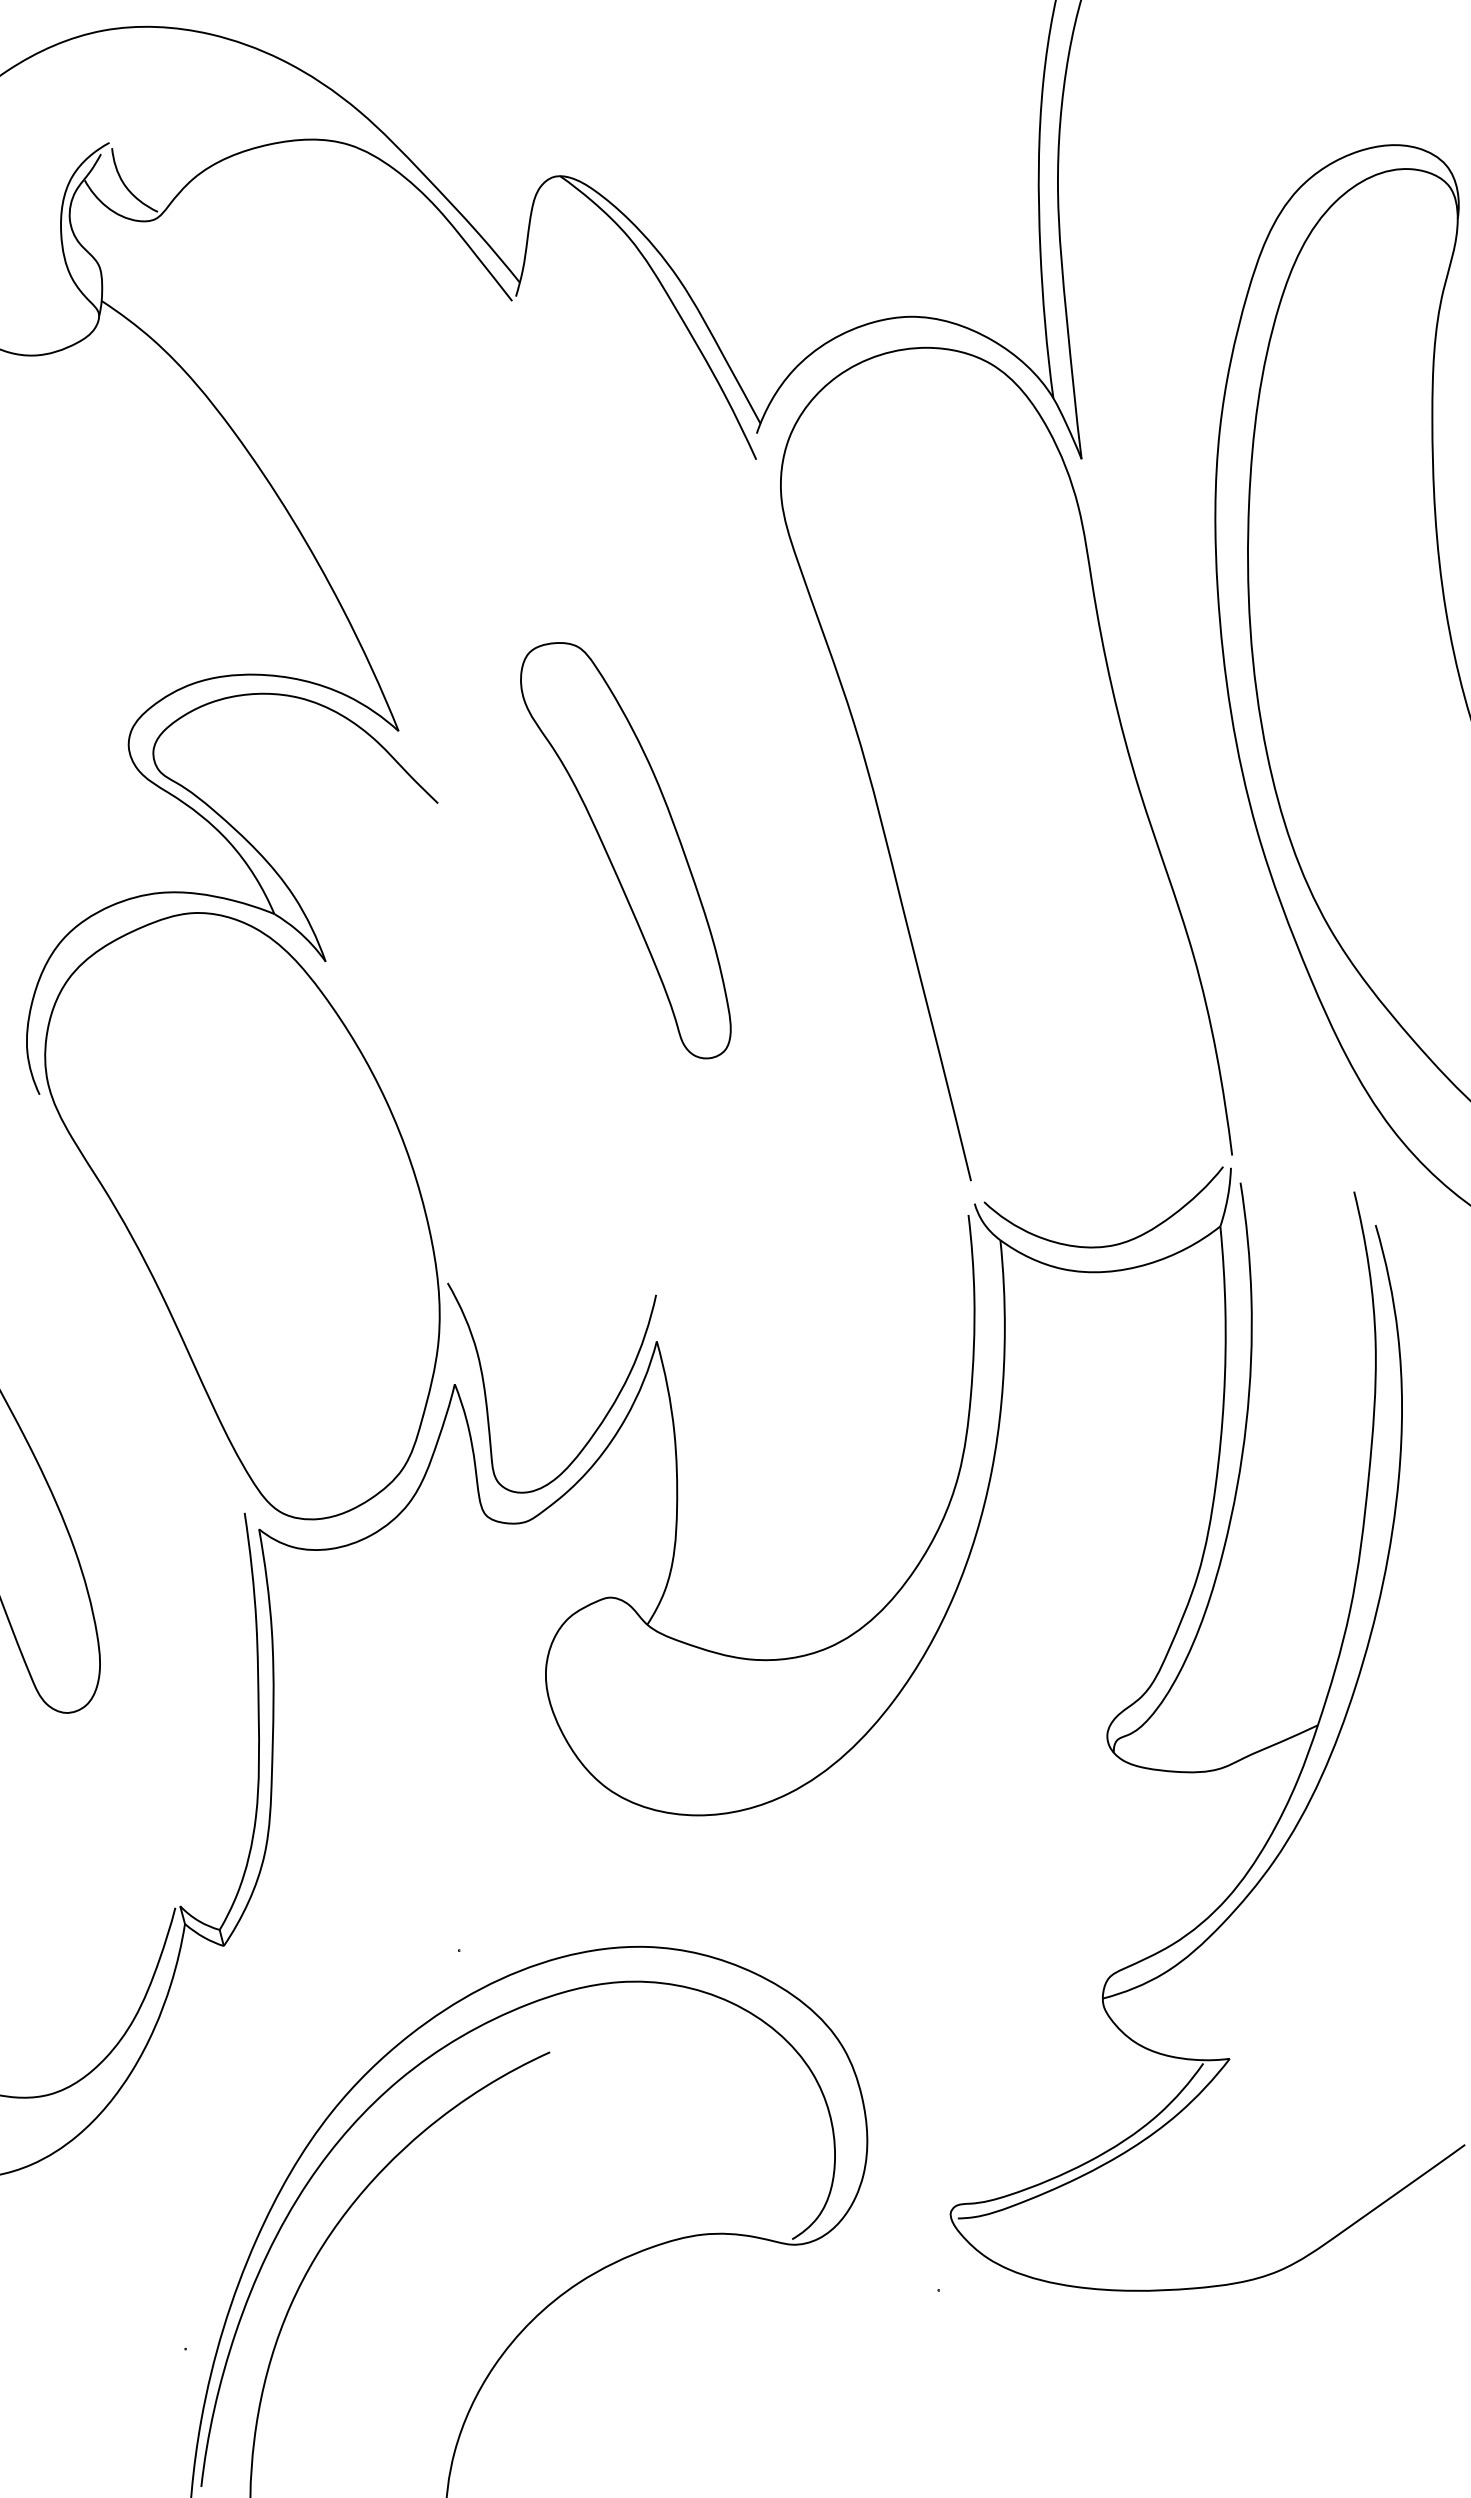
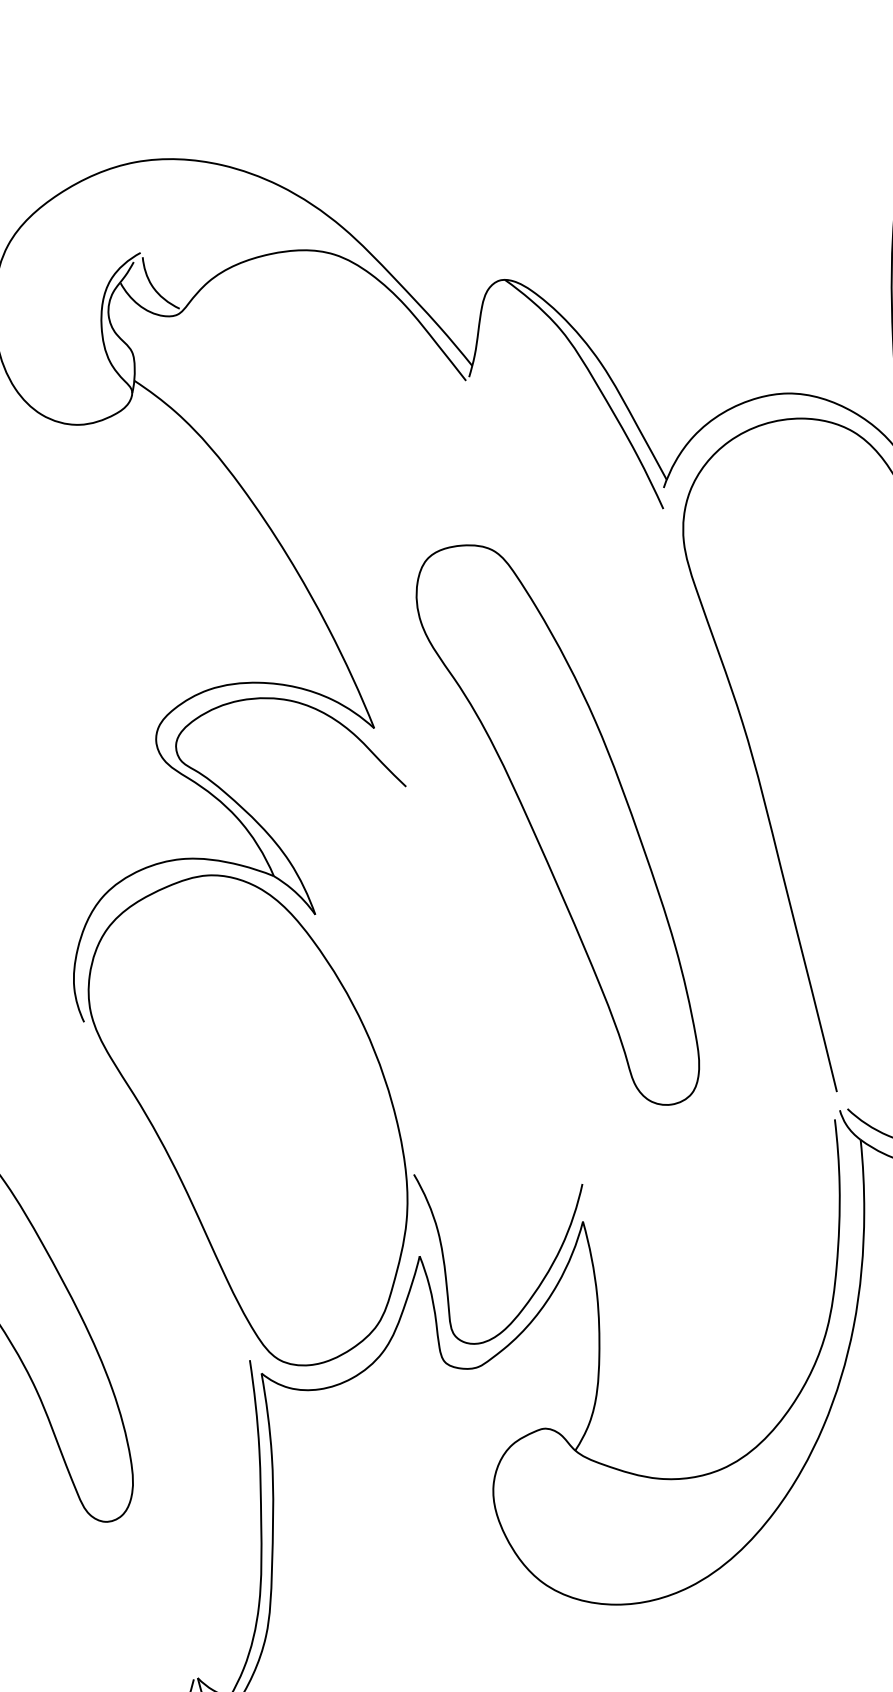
part: (625, 850) -> (557, 824), size x1.67

